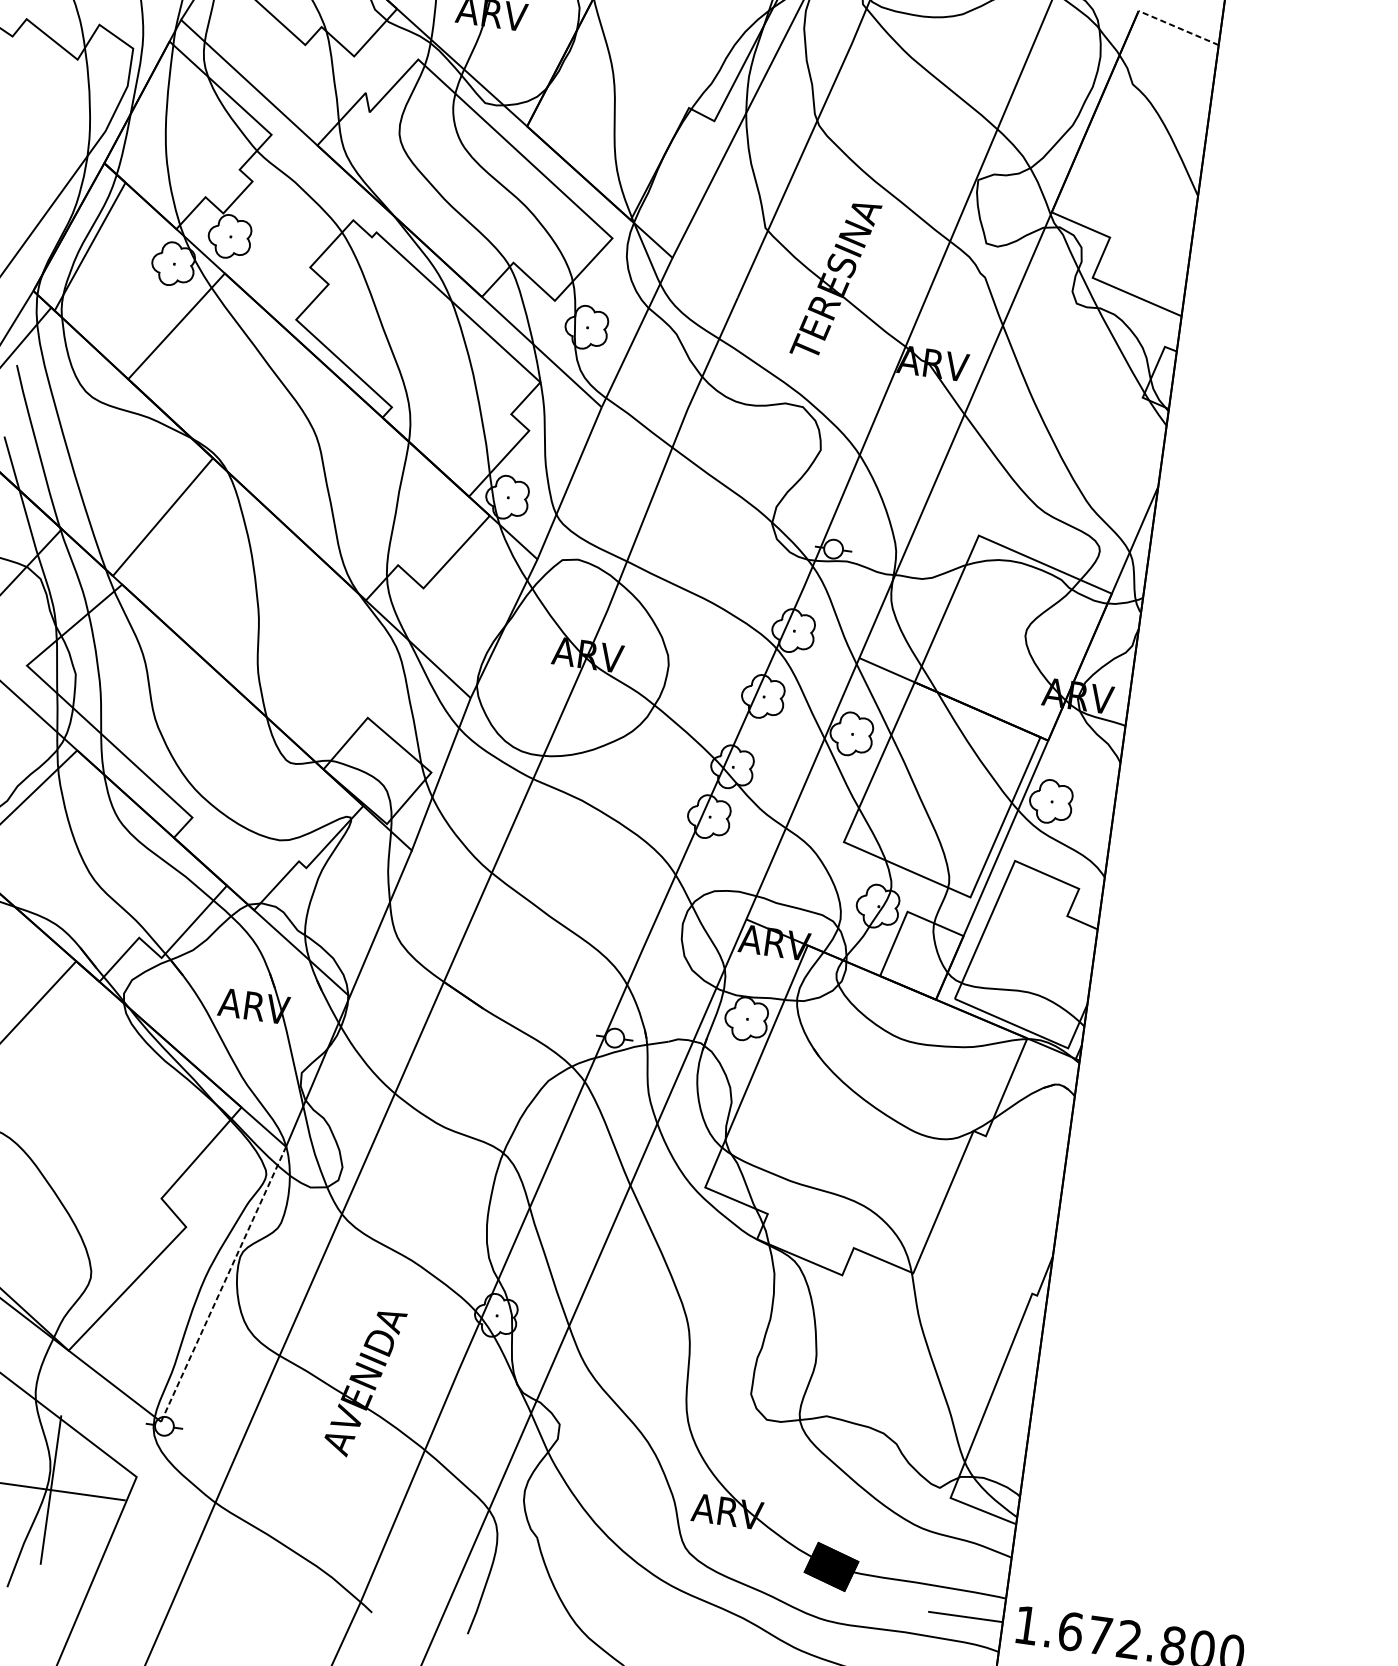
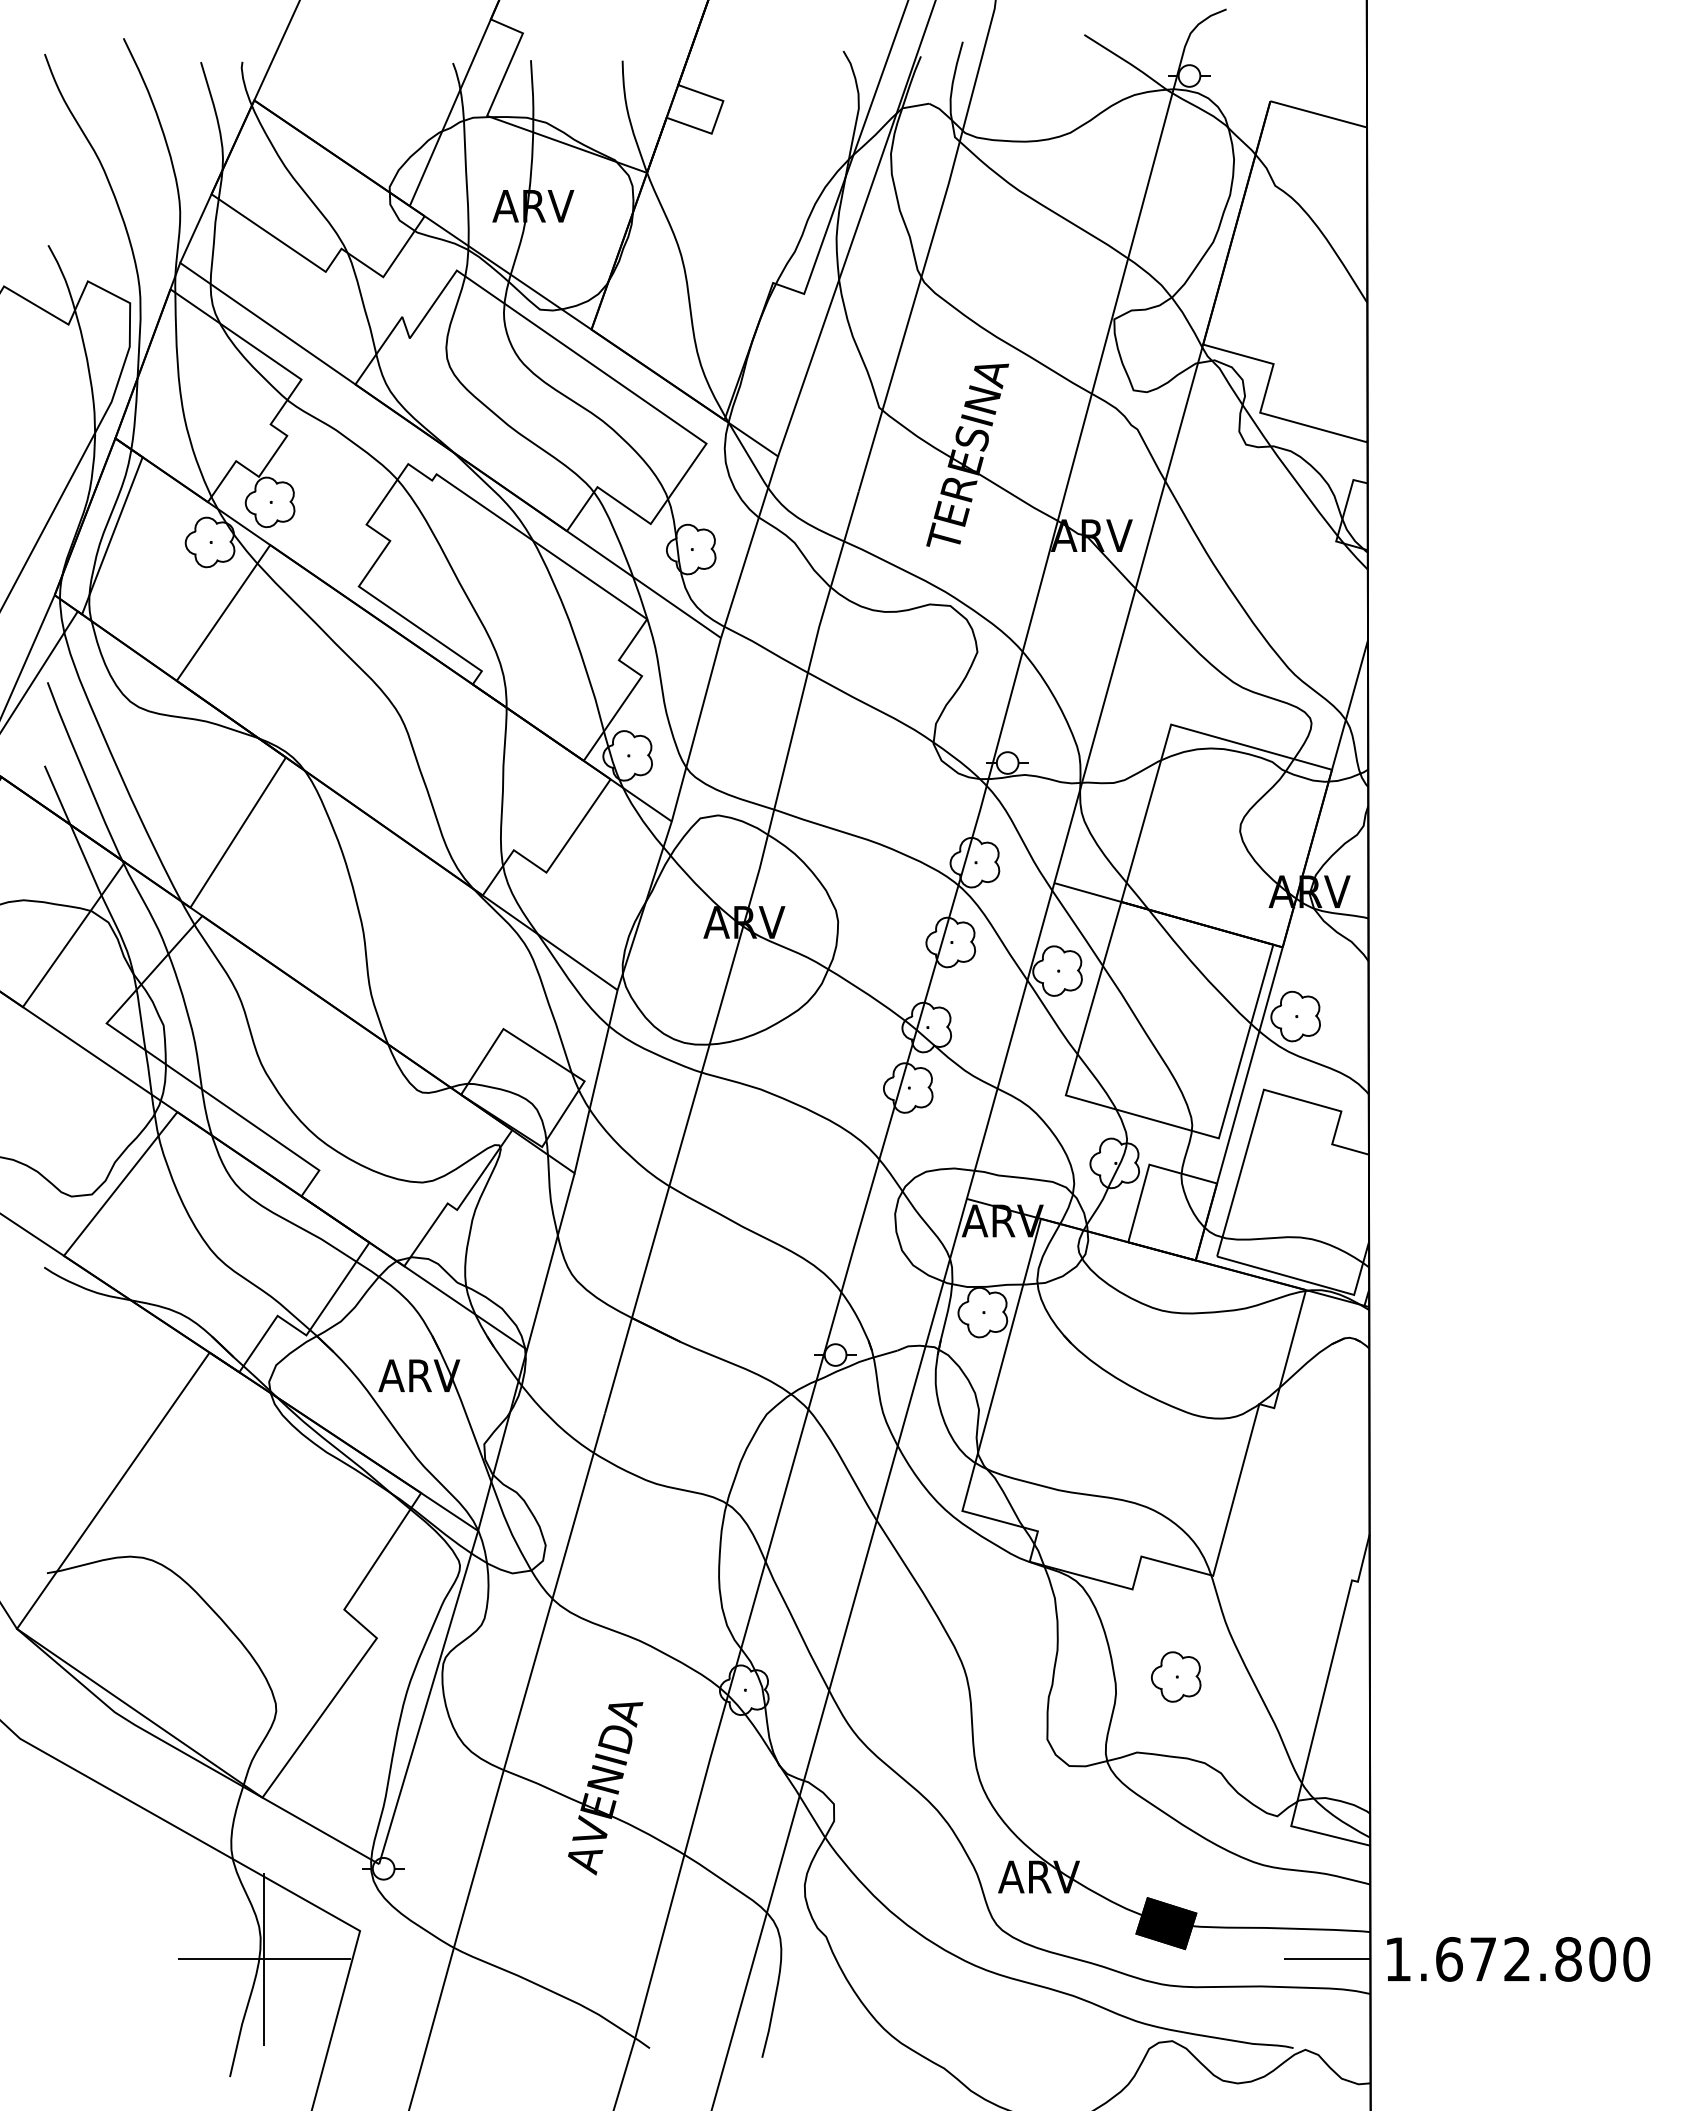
line: (1178, 28) -> (1318, 114), dashed -> solid
line: (223, 1284) -> (428, 1697), dashed -> solid
part: (869, 1355) -> (1176, 1676), added

